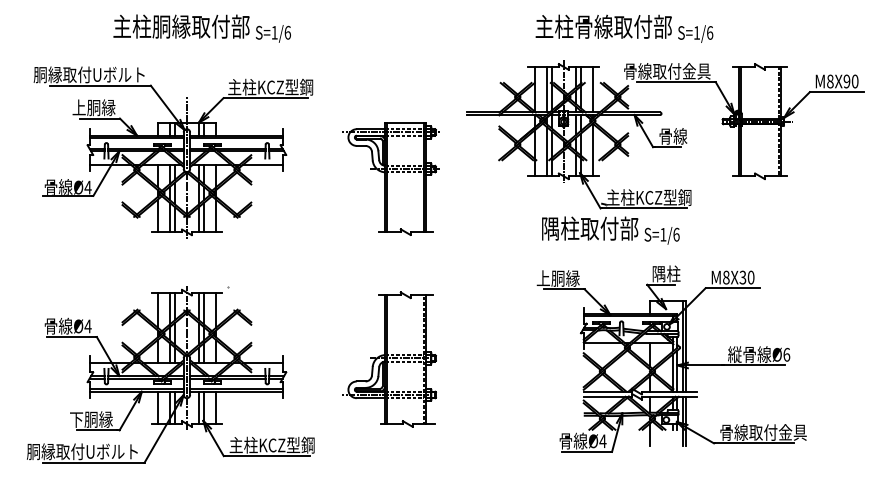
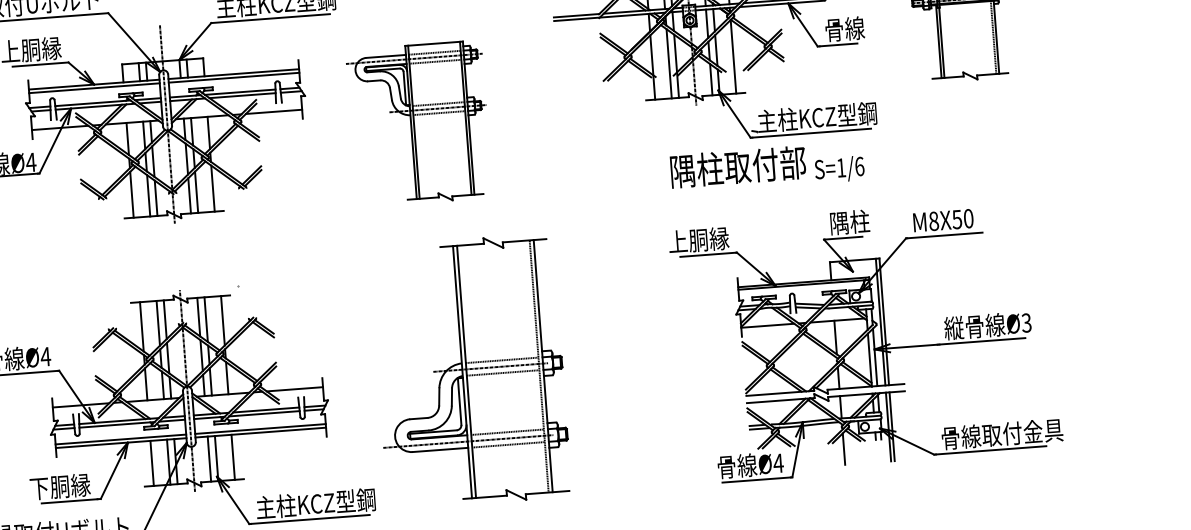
part: (390, 178) -> (418, 123), moved
text: (743, 276) -> (957, 217), M8X30 -> M8X50
text: (786, 354) -> (1026, 322), Ø6 -> Ø3
part: (389, 359) -> (471, 371), size x1.4

